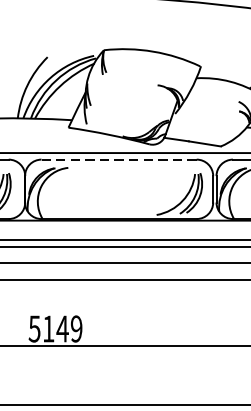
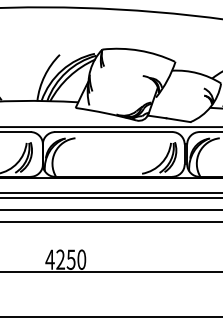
line: (118, 160) -> (113, 132), dashed -> solid
text: (55, 328) -> (65, 259), 5149 -> 4250

